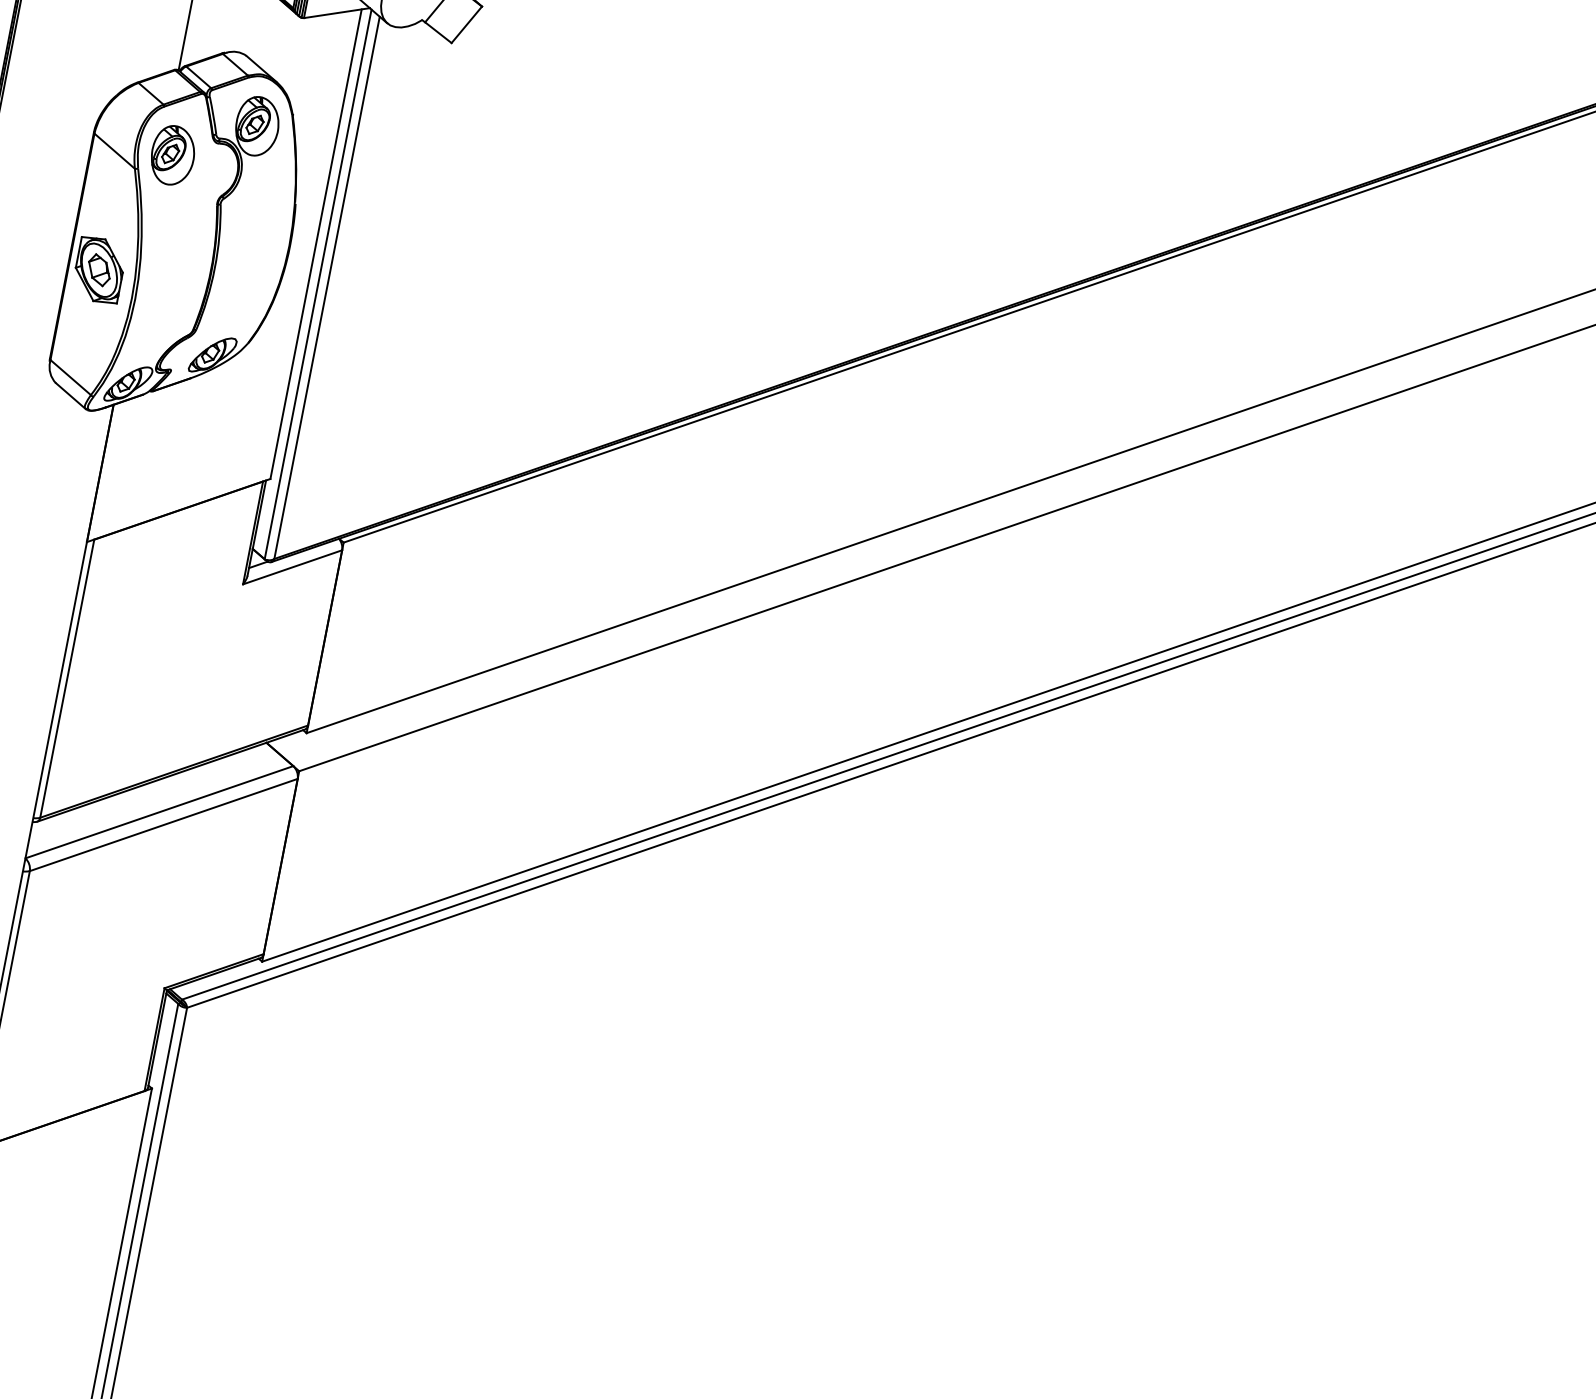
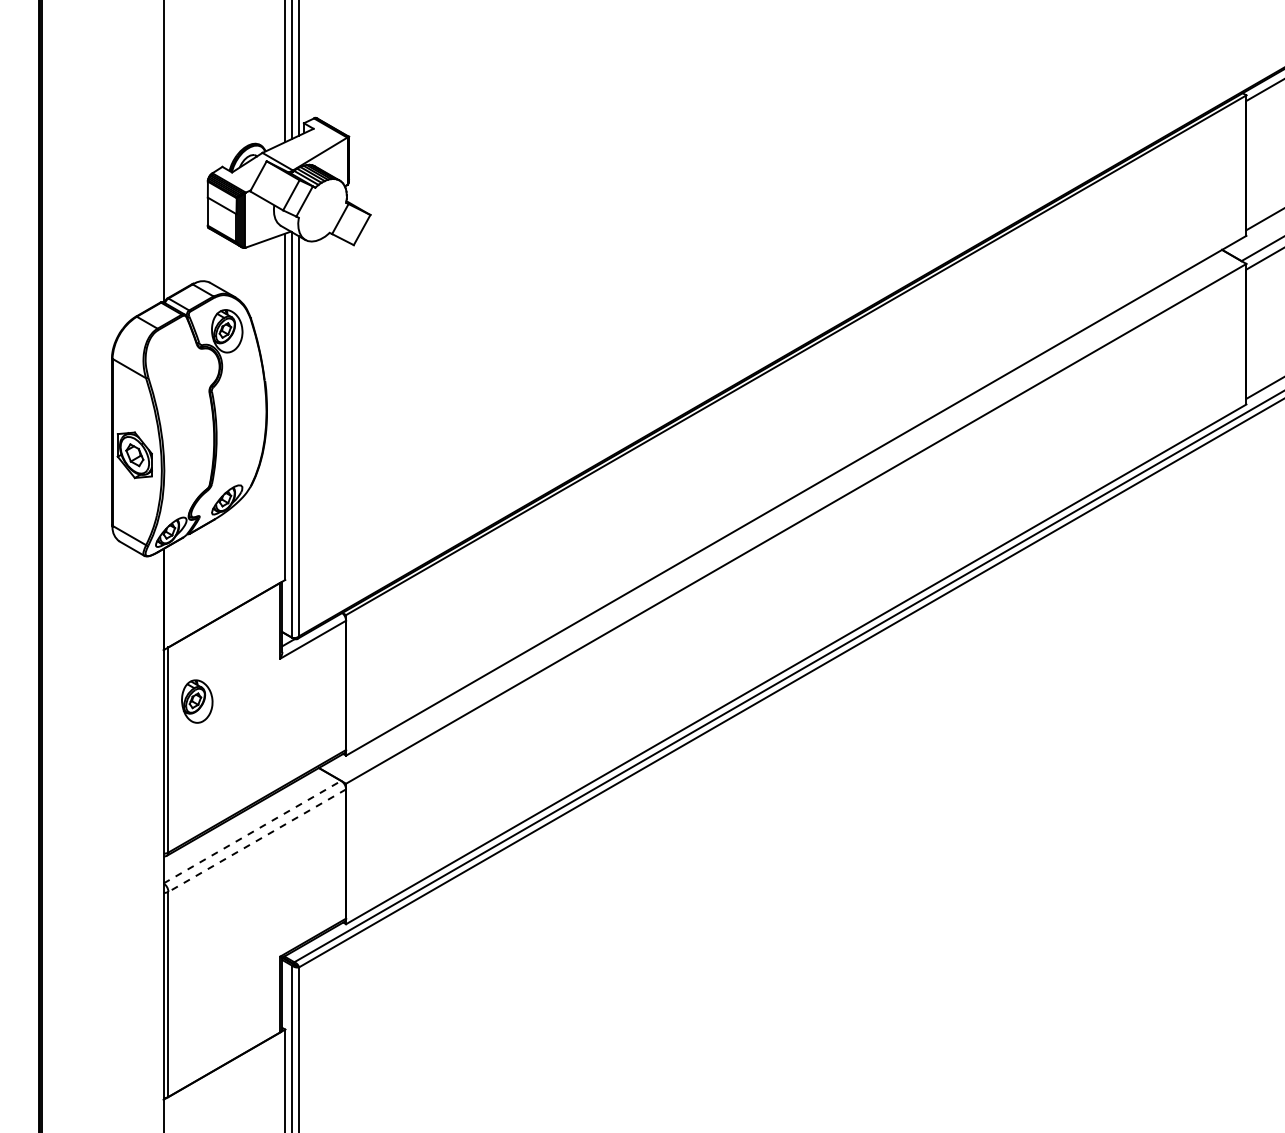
part: (173, 155) -> (197, 701), moved
line: (159, 812) -> (252, 832), solid -> dashed
line: (164, 824) -> (257, 840), solid -> dashed

